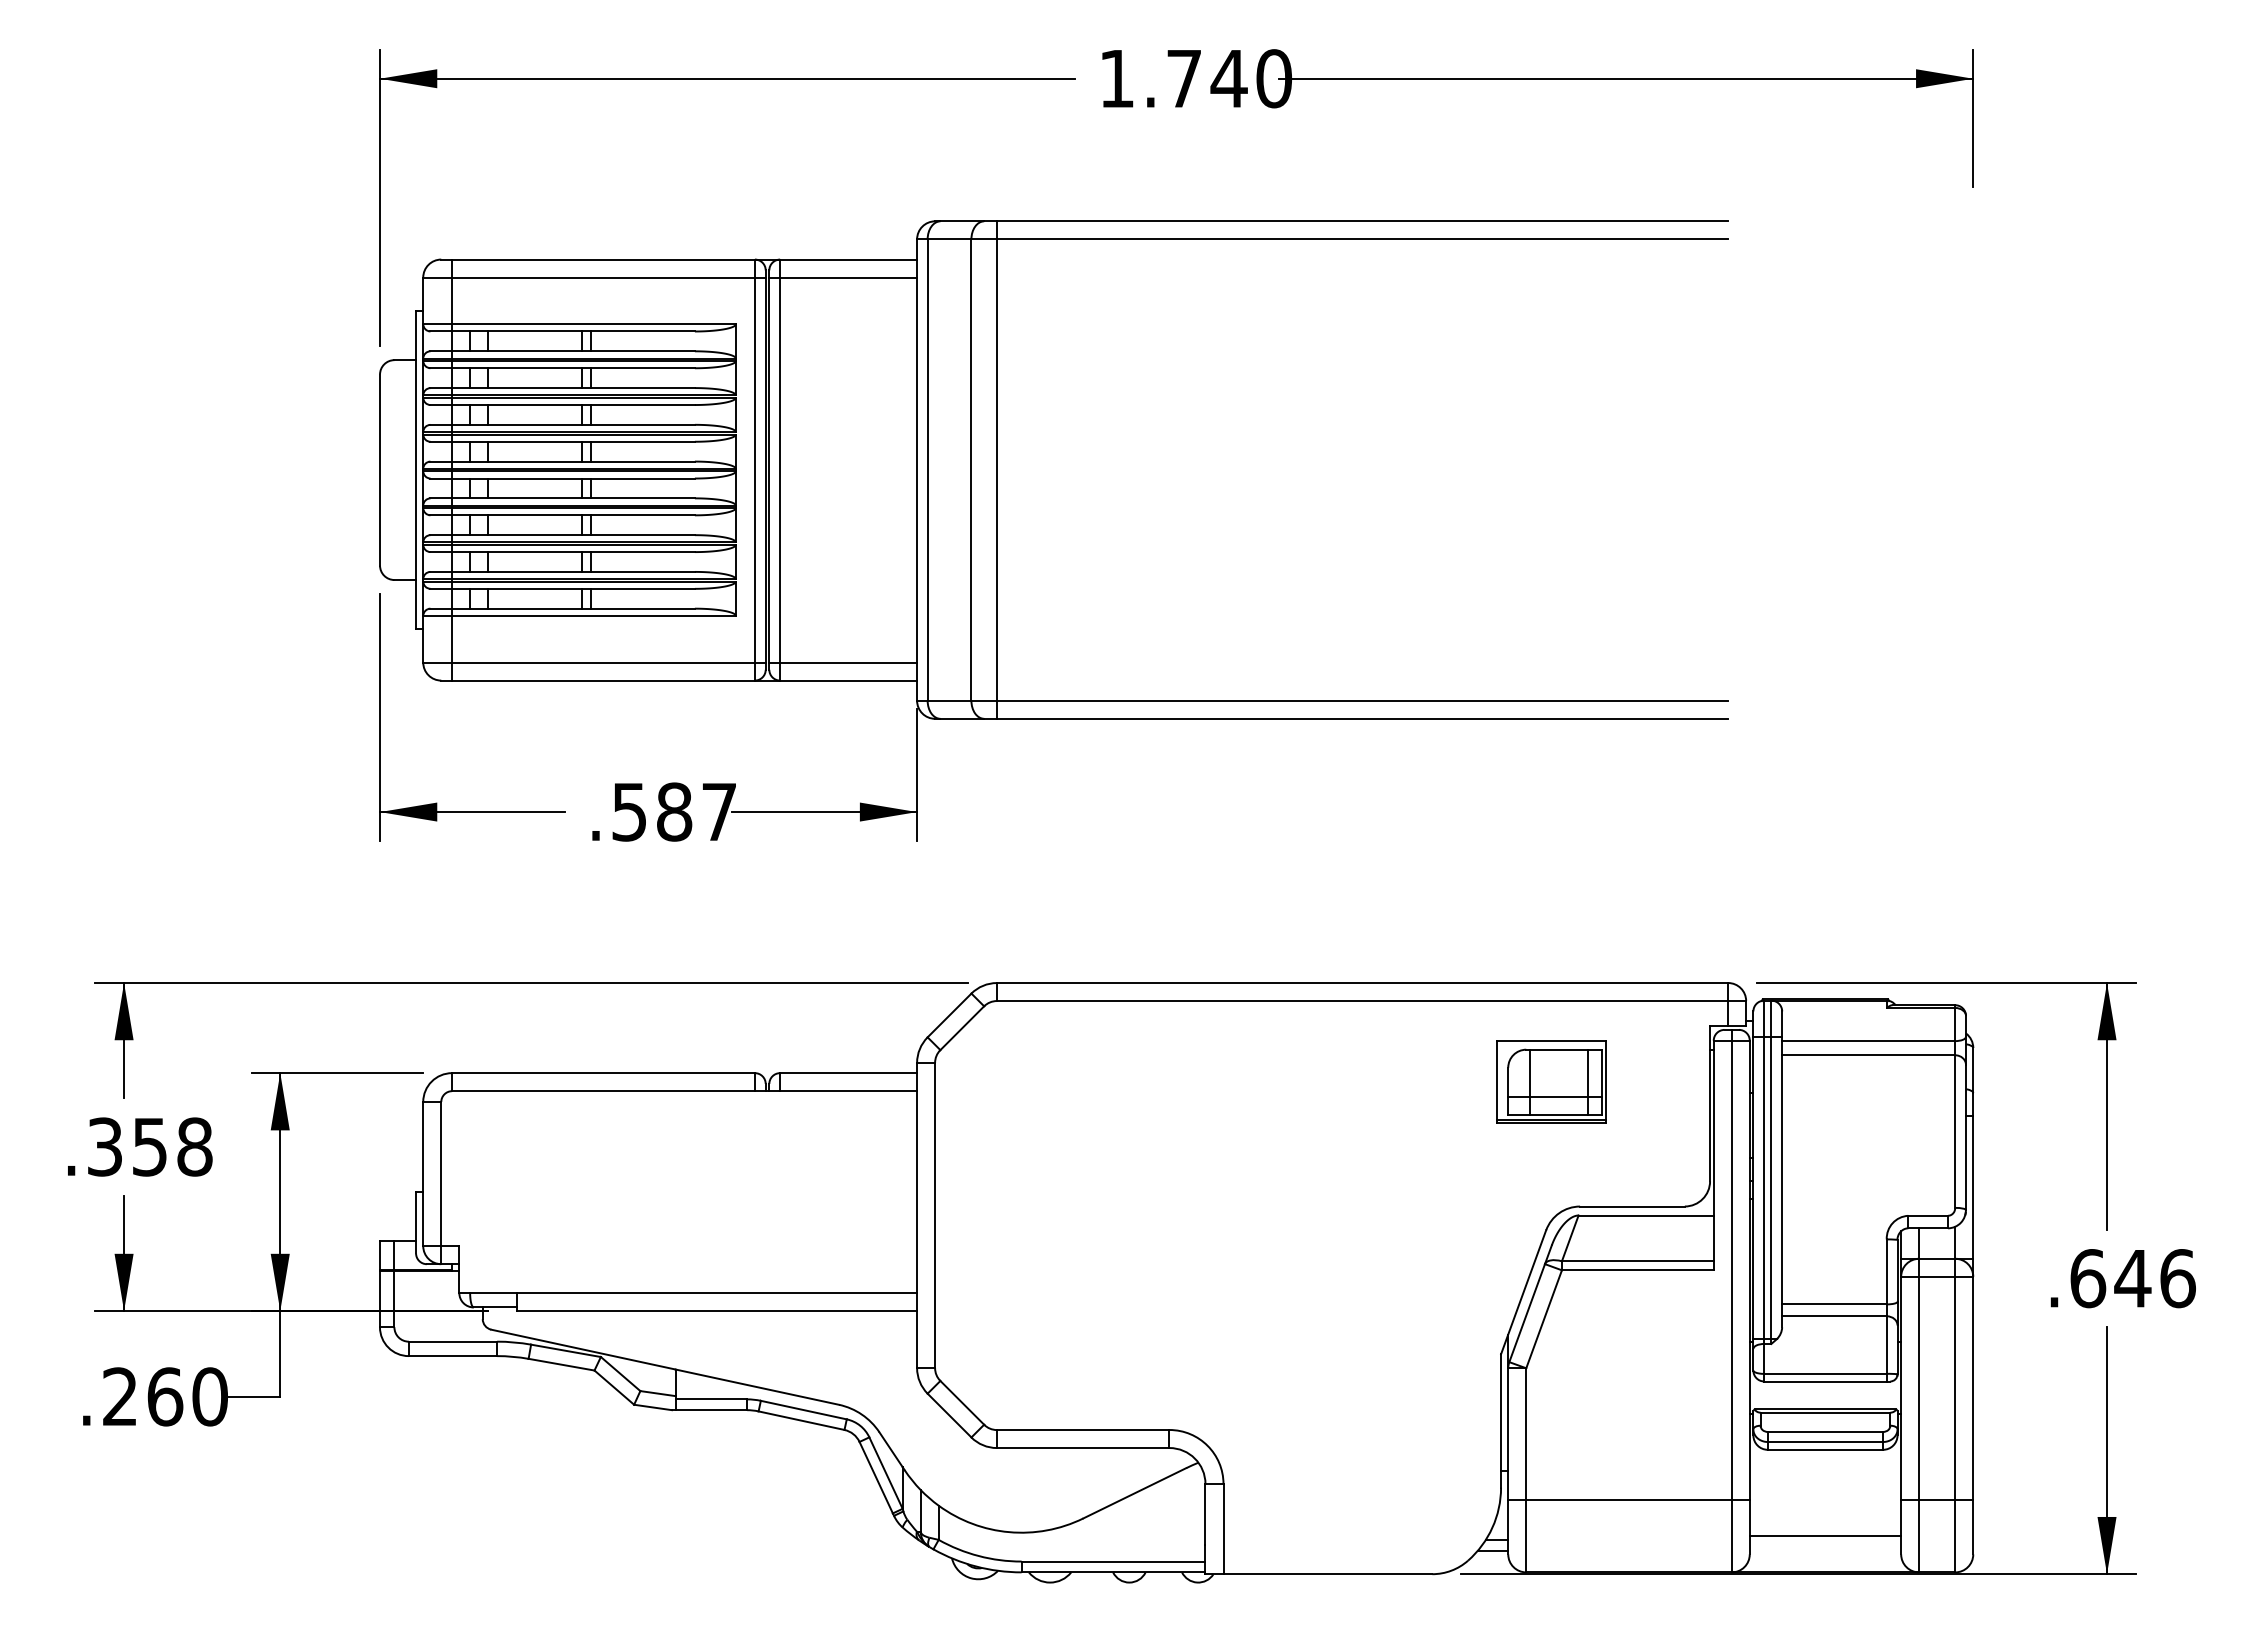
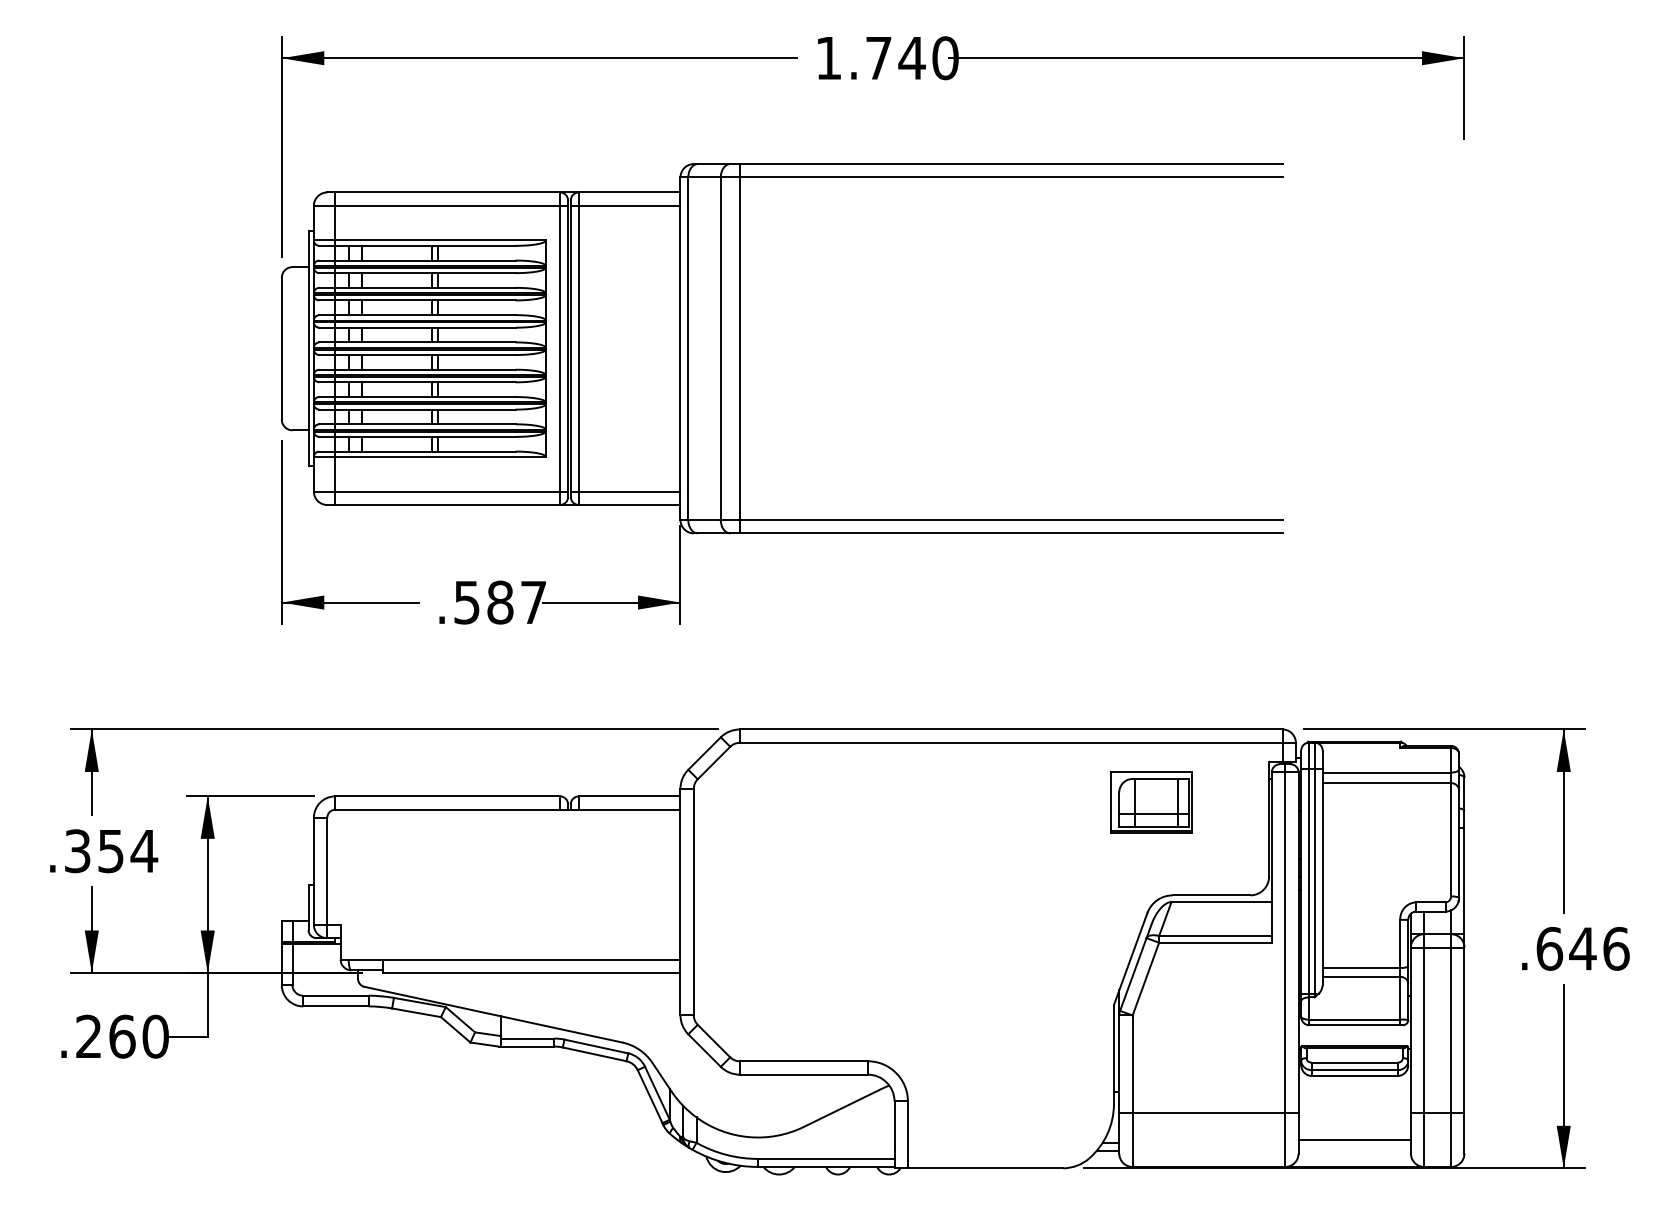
text: (194, 1146) -> (144, 850), .358 -> .354

